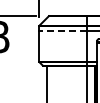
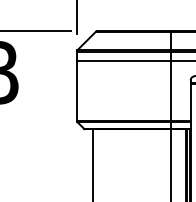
line: (62, 30) -> (122, 59), dashed -> solid

